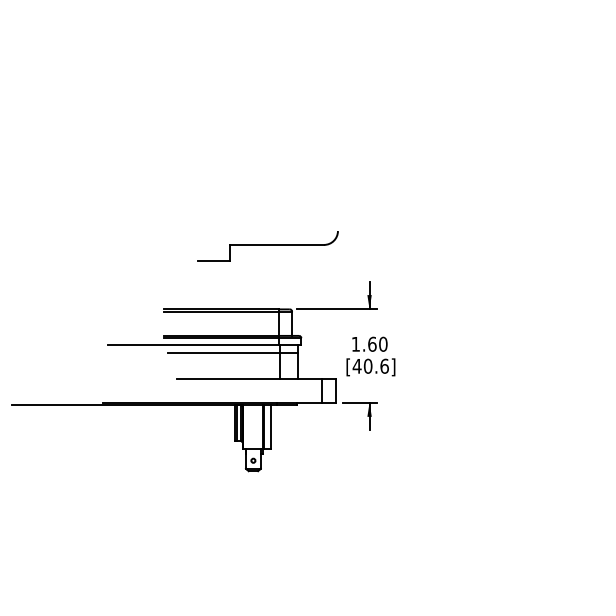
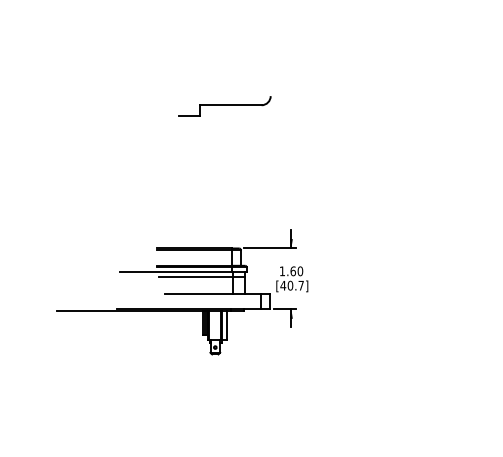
part: (267, 246) -> (224, 106), moved
text: (384, 365) -> (301, 285), [40.6] -> [40.7]

